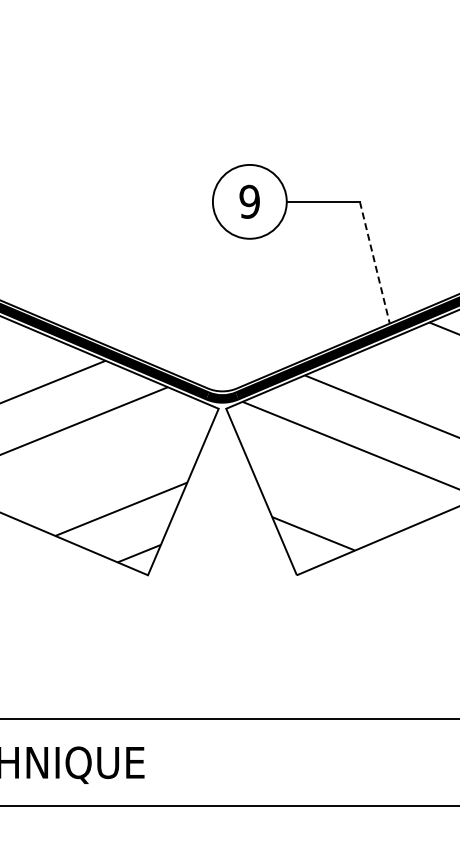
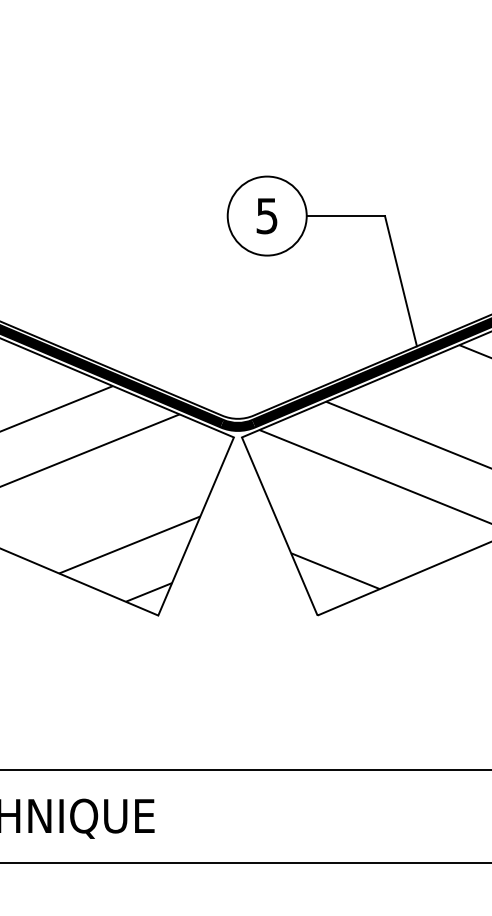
text: (249, 201) -> (266, 215), 9 -> 5
line: (374, 262) -> (400, 280), dashed -> solid

